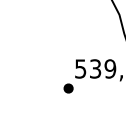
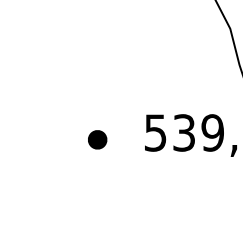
part: (68, 88) -> (97, 139), moved

